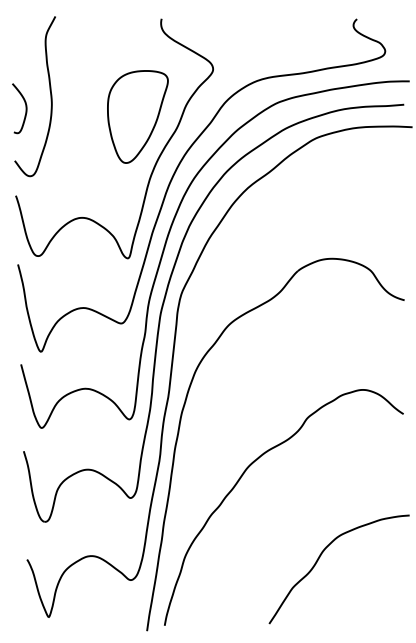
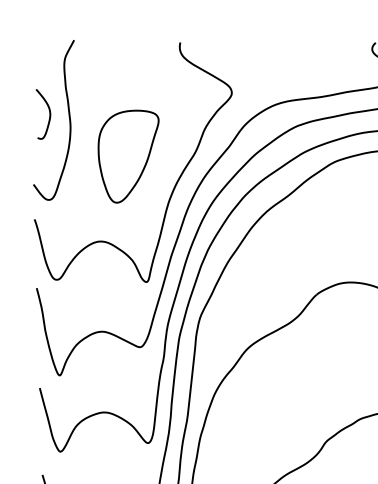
curve: (25, 108) -> (49, 114), moved
part: (137, 116) -> (128, 156), moved

